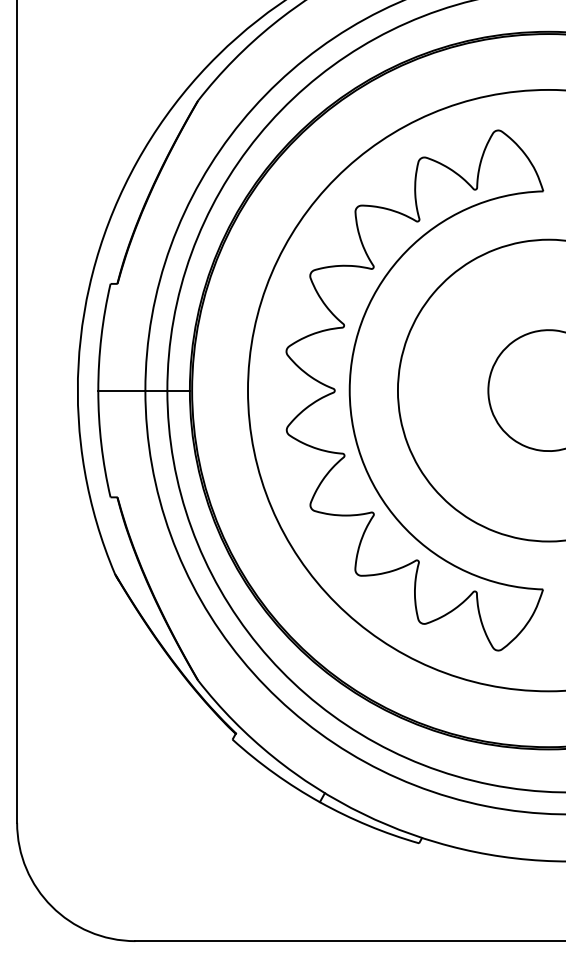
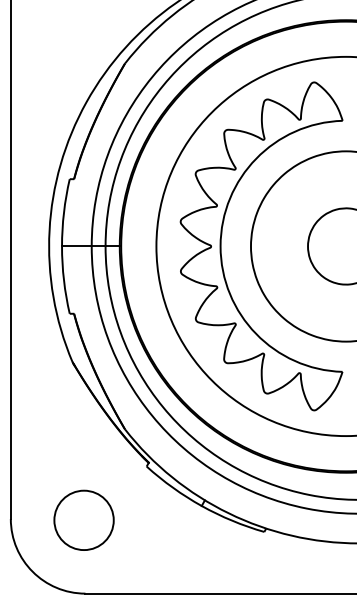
circle: (132, 823) -> (83, 519), added

